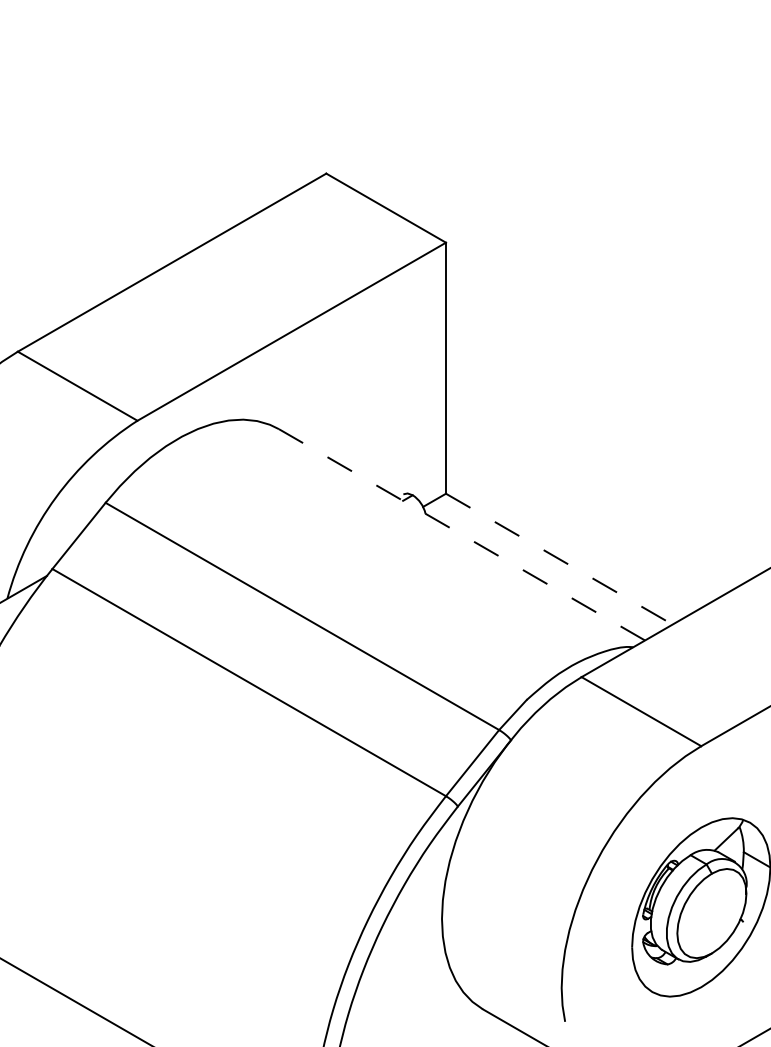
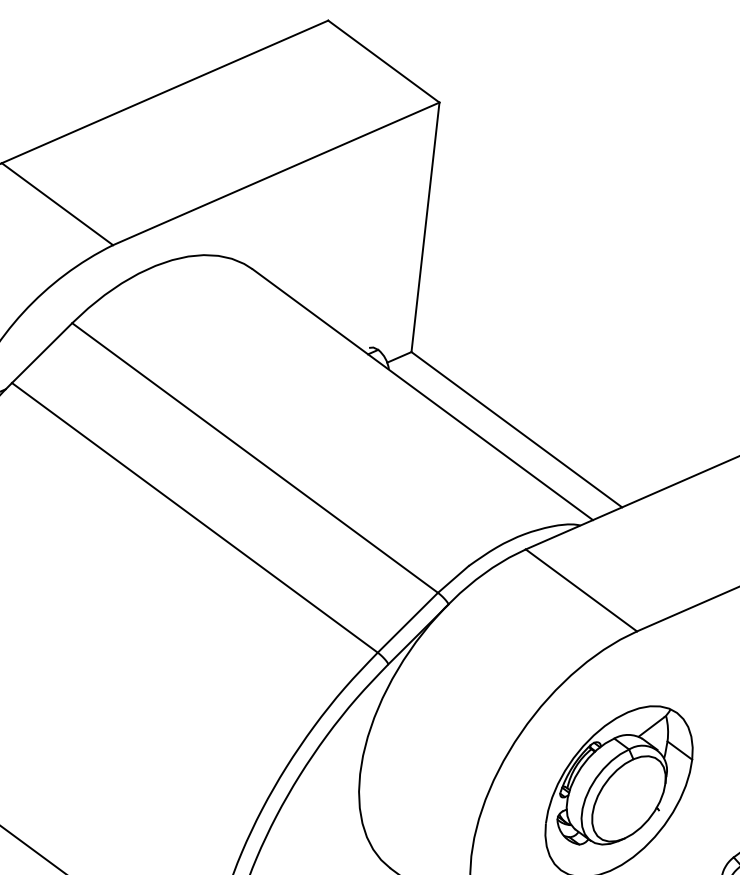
line: (461, 534) -> (422, 394), dashed -> solid
line: (559, 559) -> (516, 430), dashed -> solid

